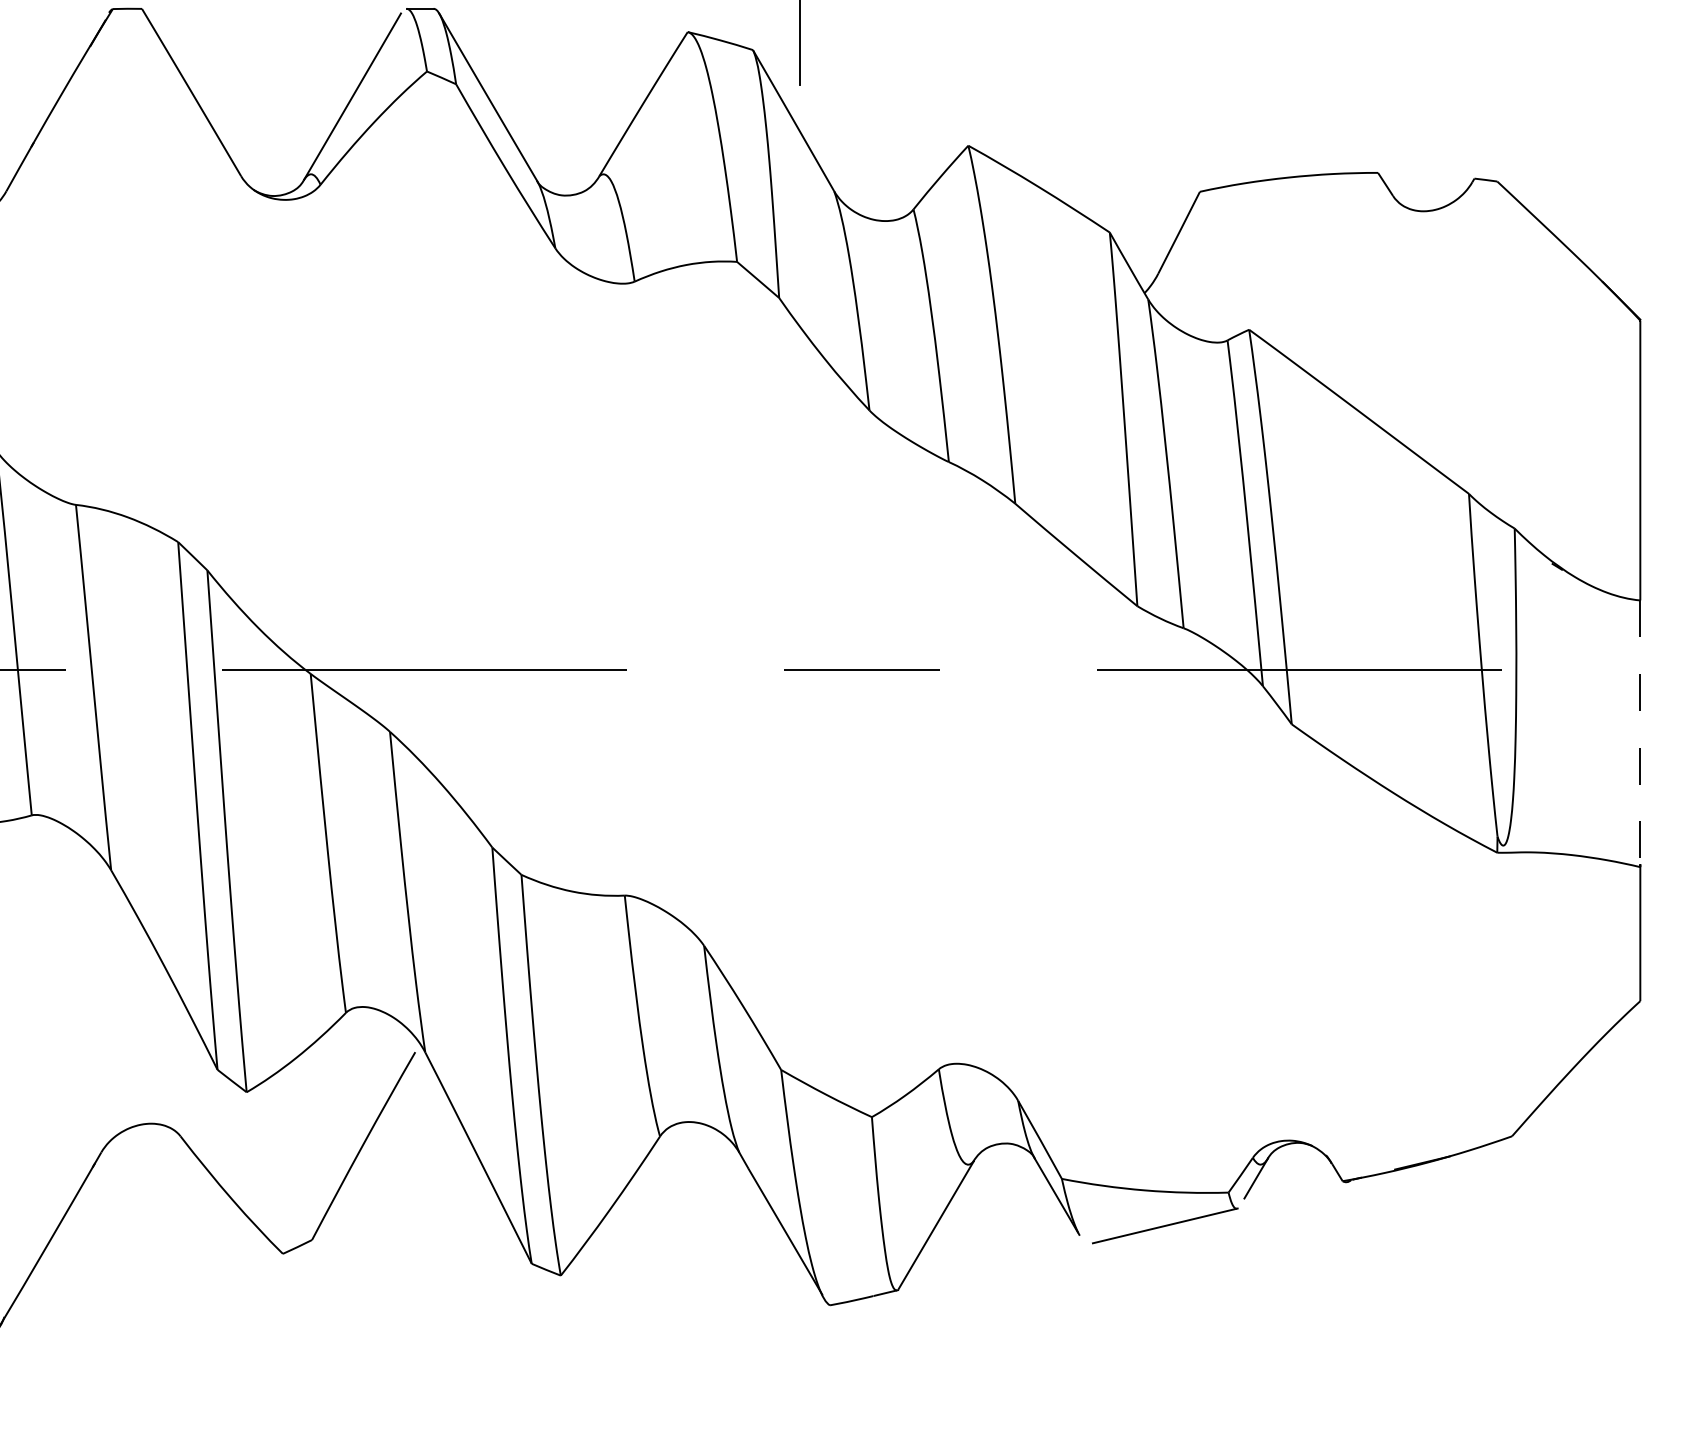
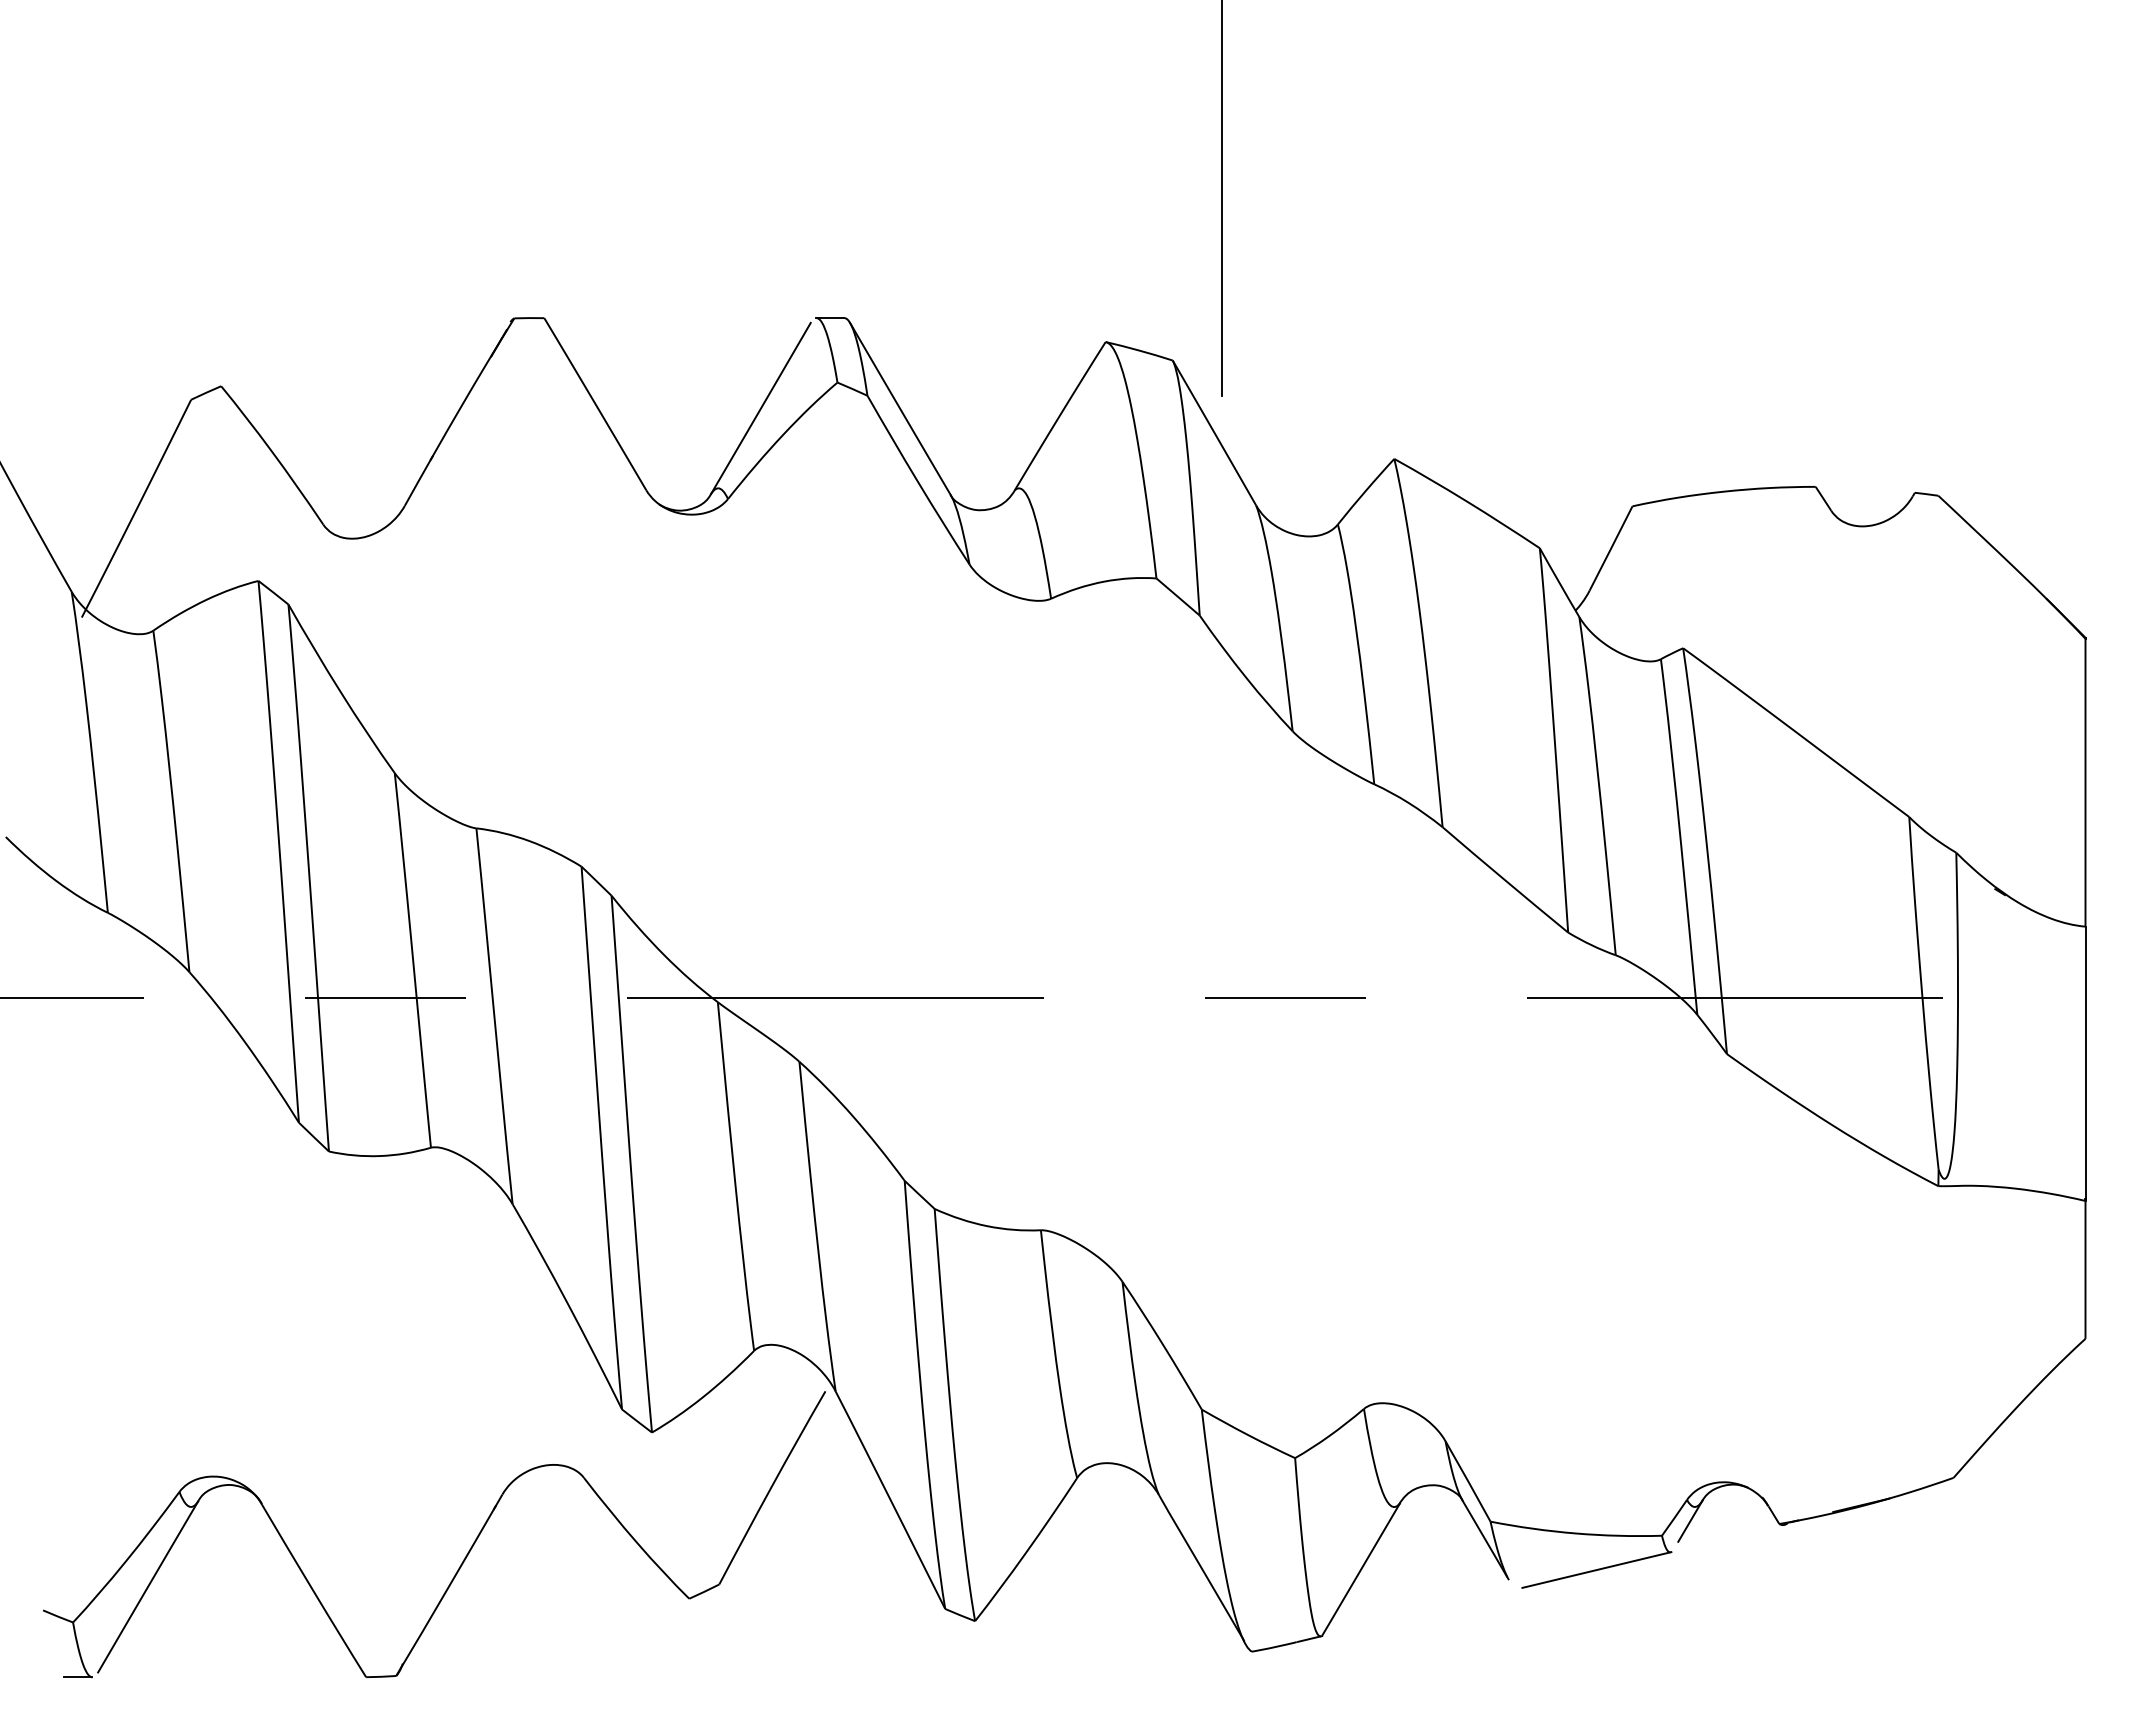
line: (1640, 734) -> (2085, 1064), dashed -> solid

